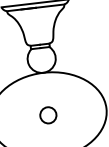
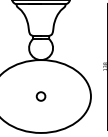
circle: (47, 115) -> (40, 96), size x0.62

